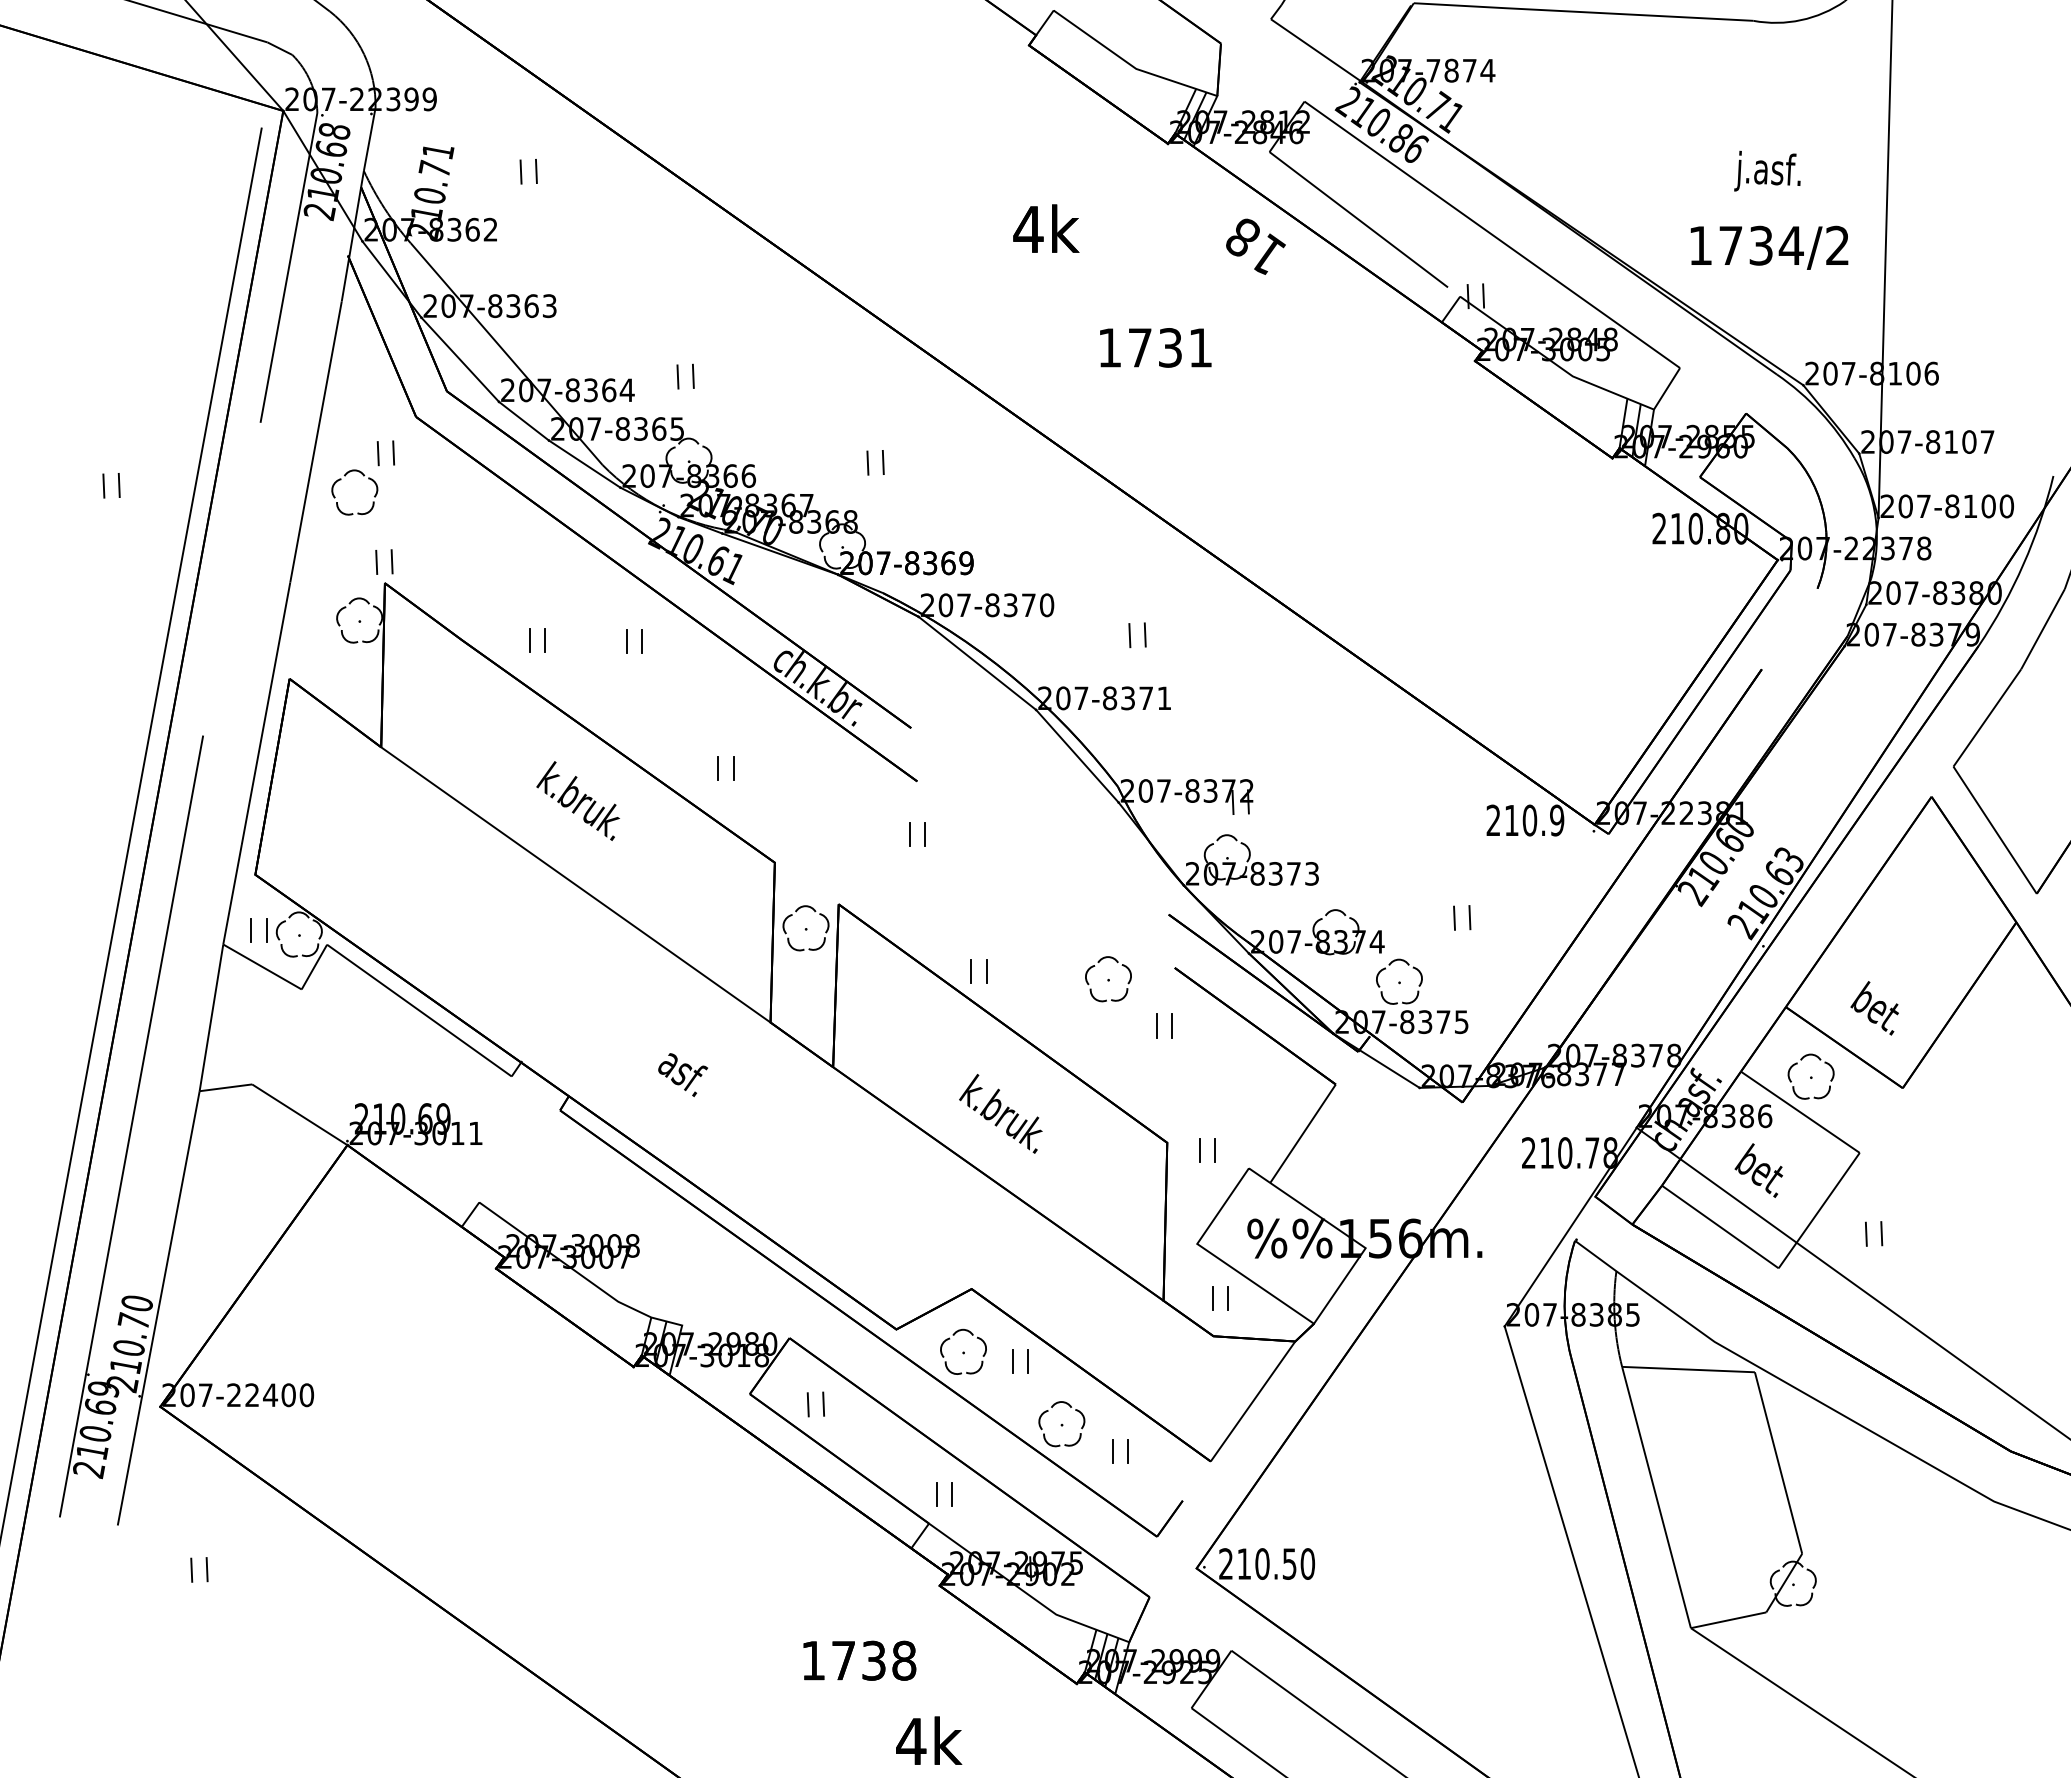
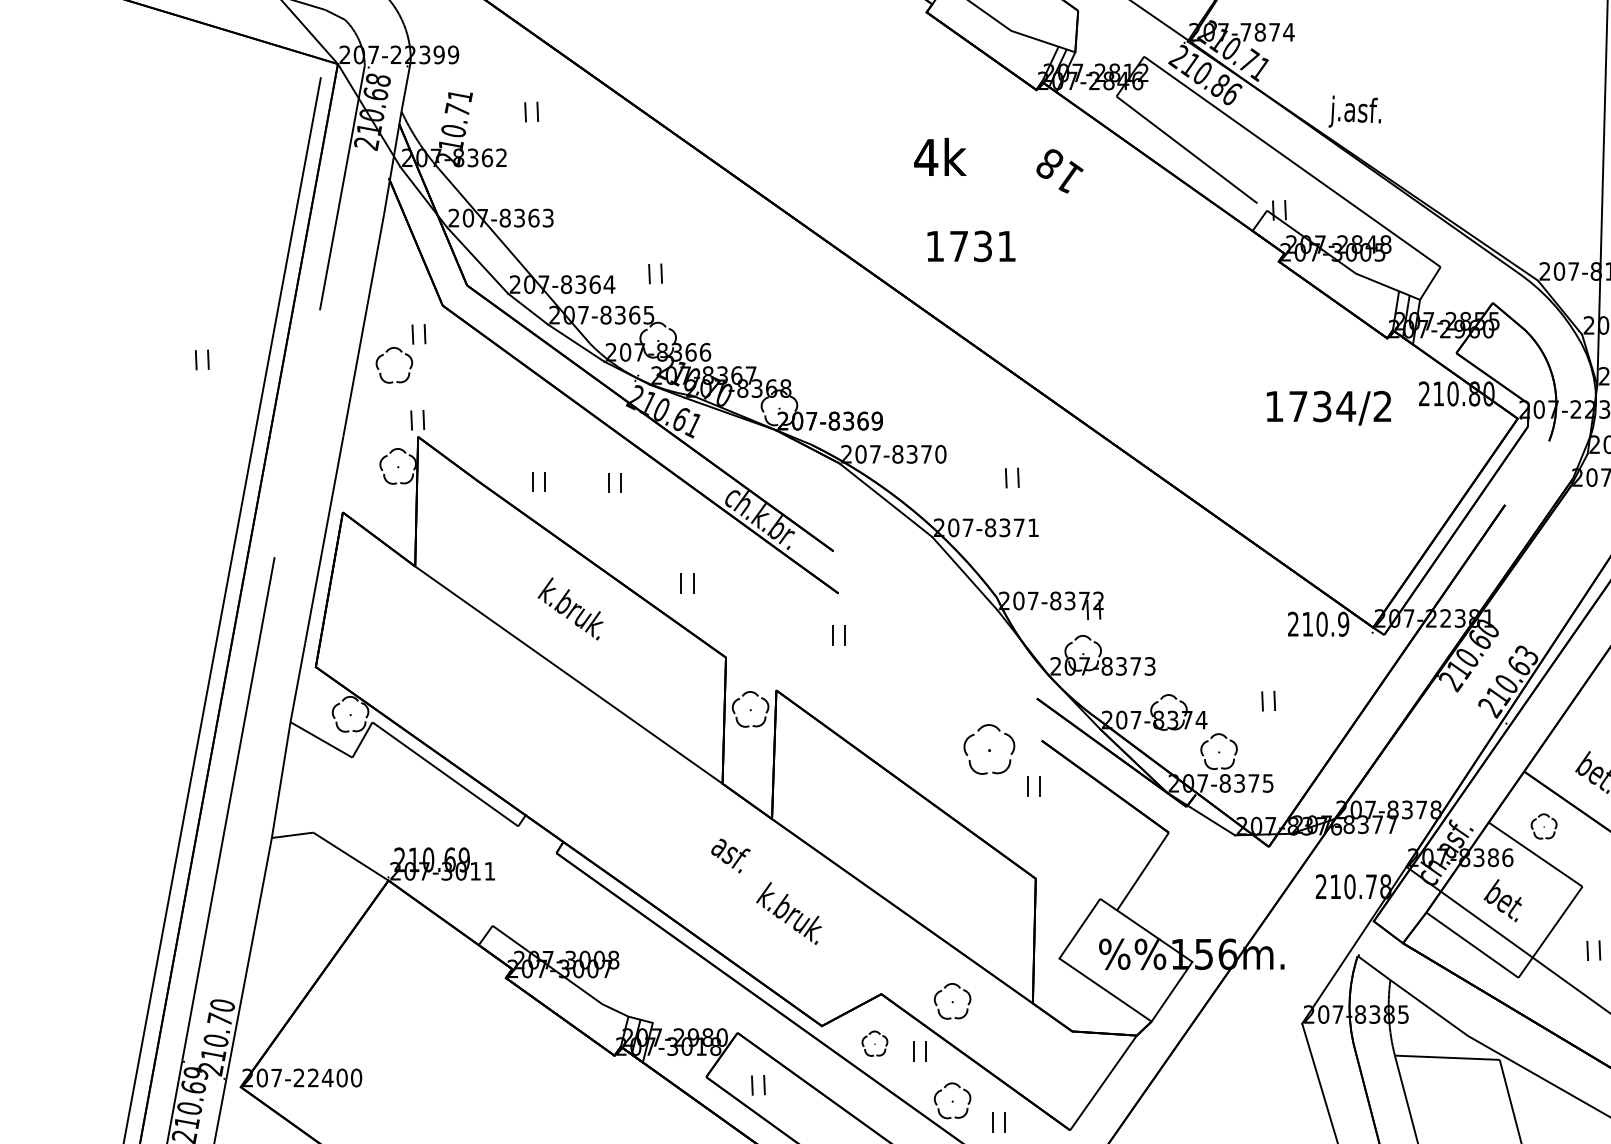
text: (1767, 170) -> (1354, 111), moved
text: (1255, 246) -> (1059, 171), moved
text: (1769, 247) -> (1328, 407), moved
text: (1155, 347) -> (971, 246), moved
part: (868, 462) -> (799, 341), removed
part: (251, 930) -> (312, 711), removed
part: (971, 971) -> (881, 743), removed
part: (1108, 979) -> (989, 749), size x1.4
text: (682, 1074) -> (730, 855), moved
part: (1810, 1076) -> (1543, 826), size x0.7
text: (1000, 1113) -> (788, 913), moved
part: (1200, 1150) -> (1062, 884), removed
part: (1061, 1298) -> (952, 1001), added
part: (1213, 1298) -> (1072, 1001), removed
part: (963, 1351) -> (874, 1043), size x0.7

